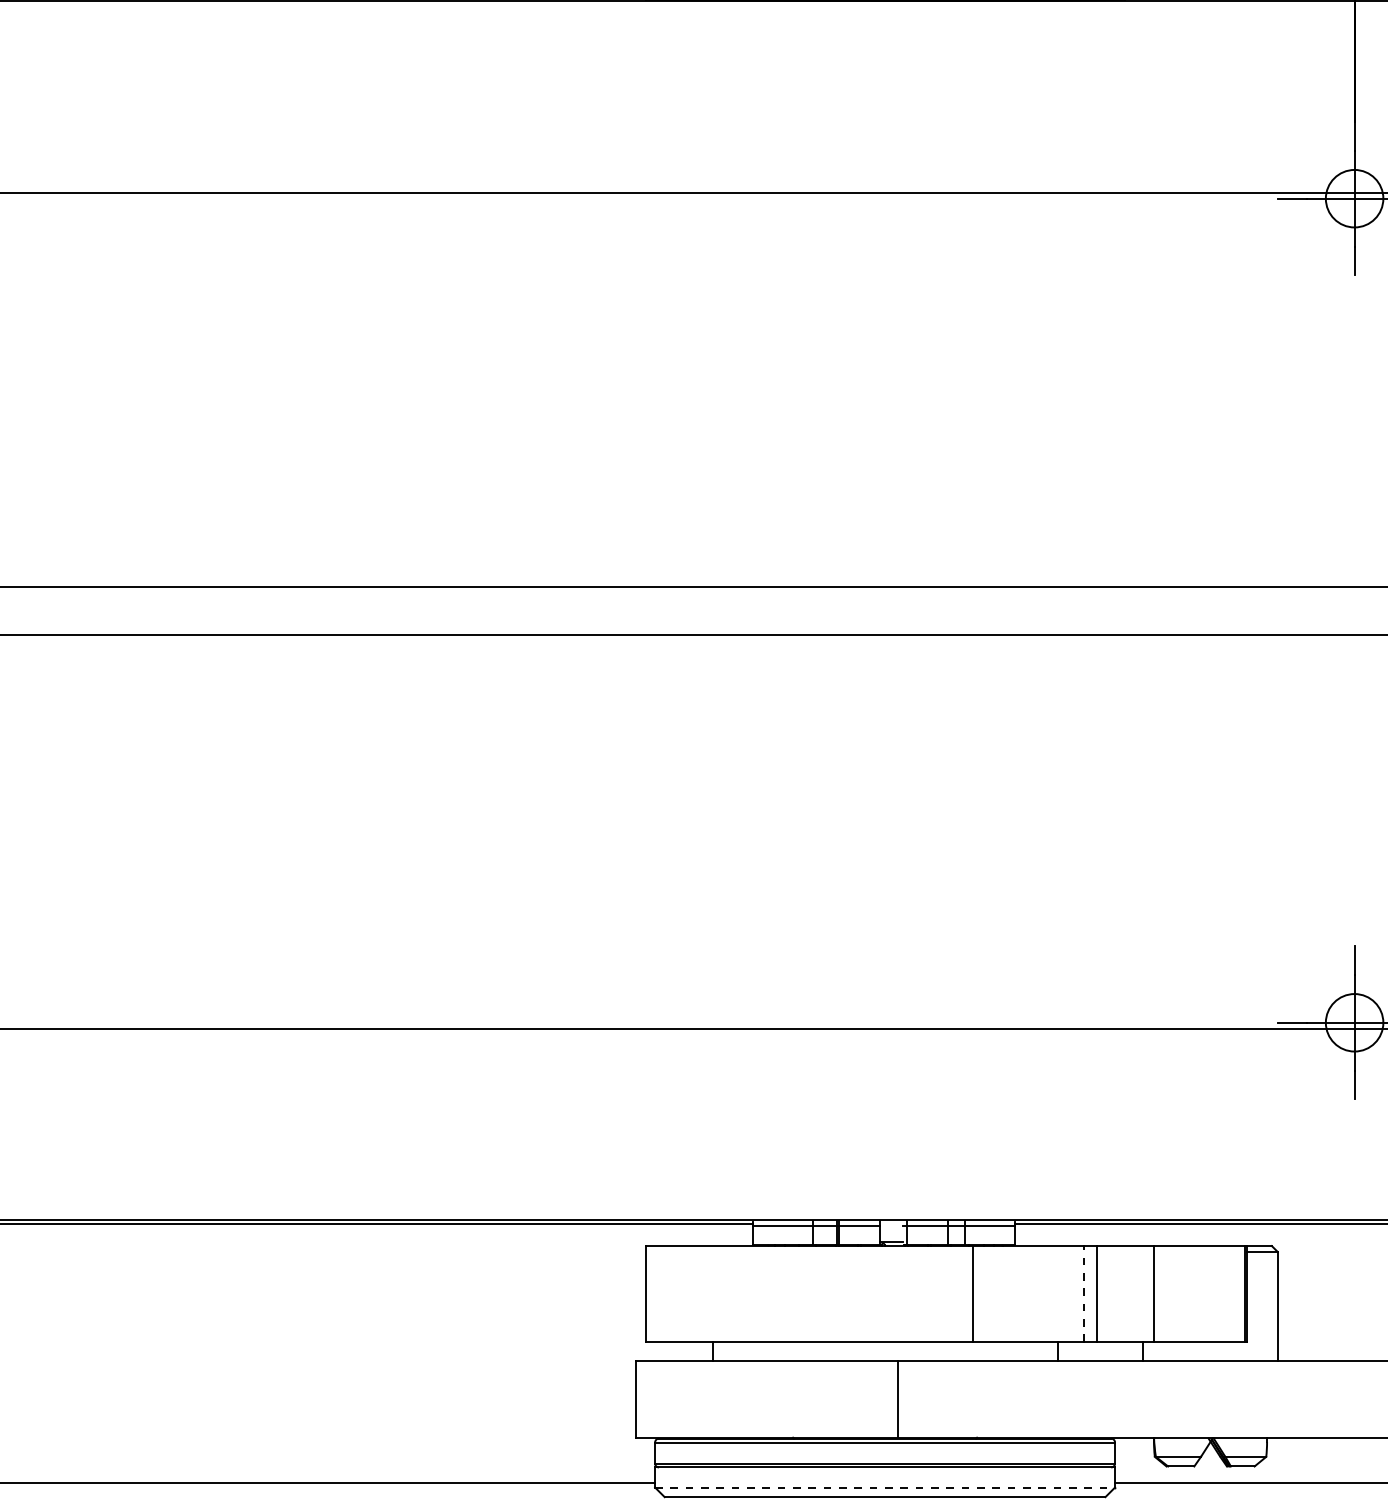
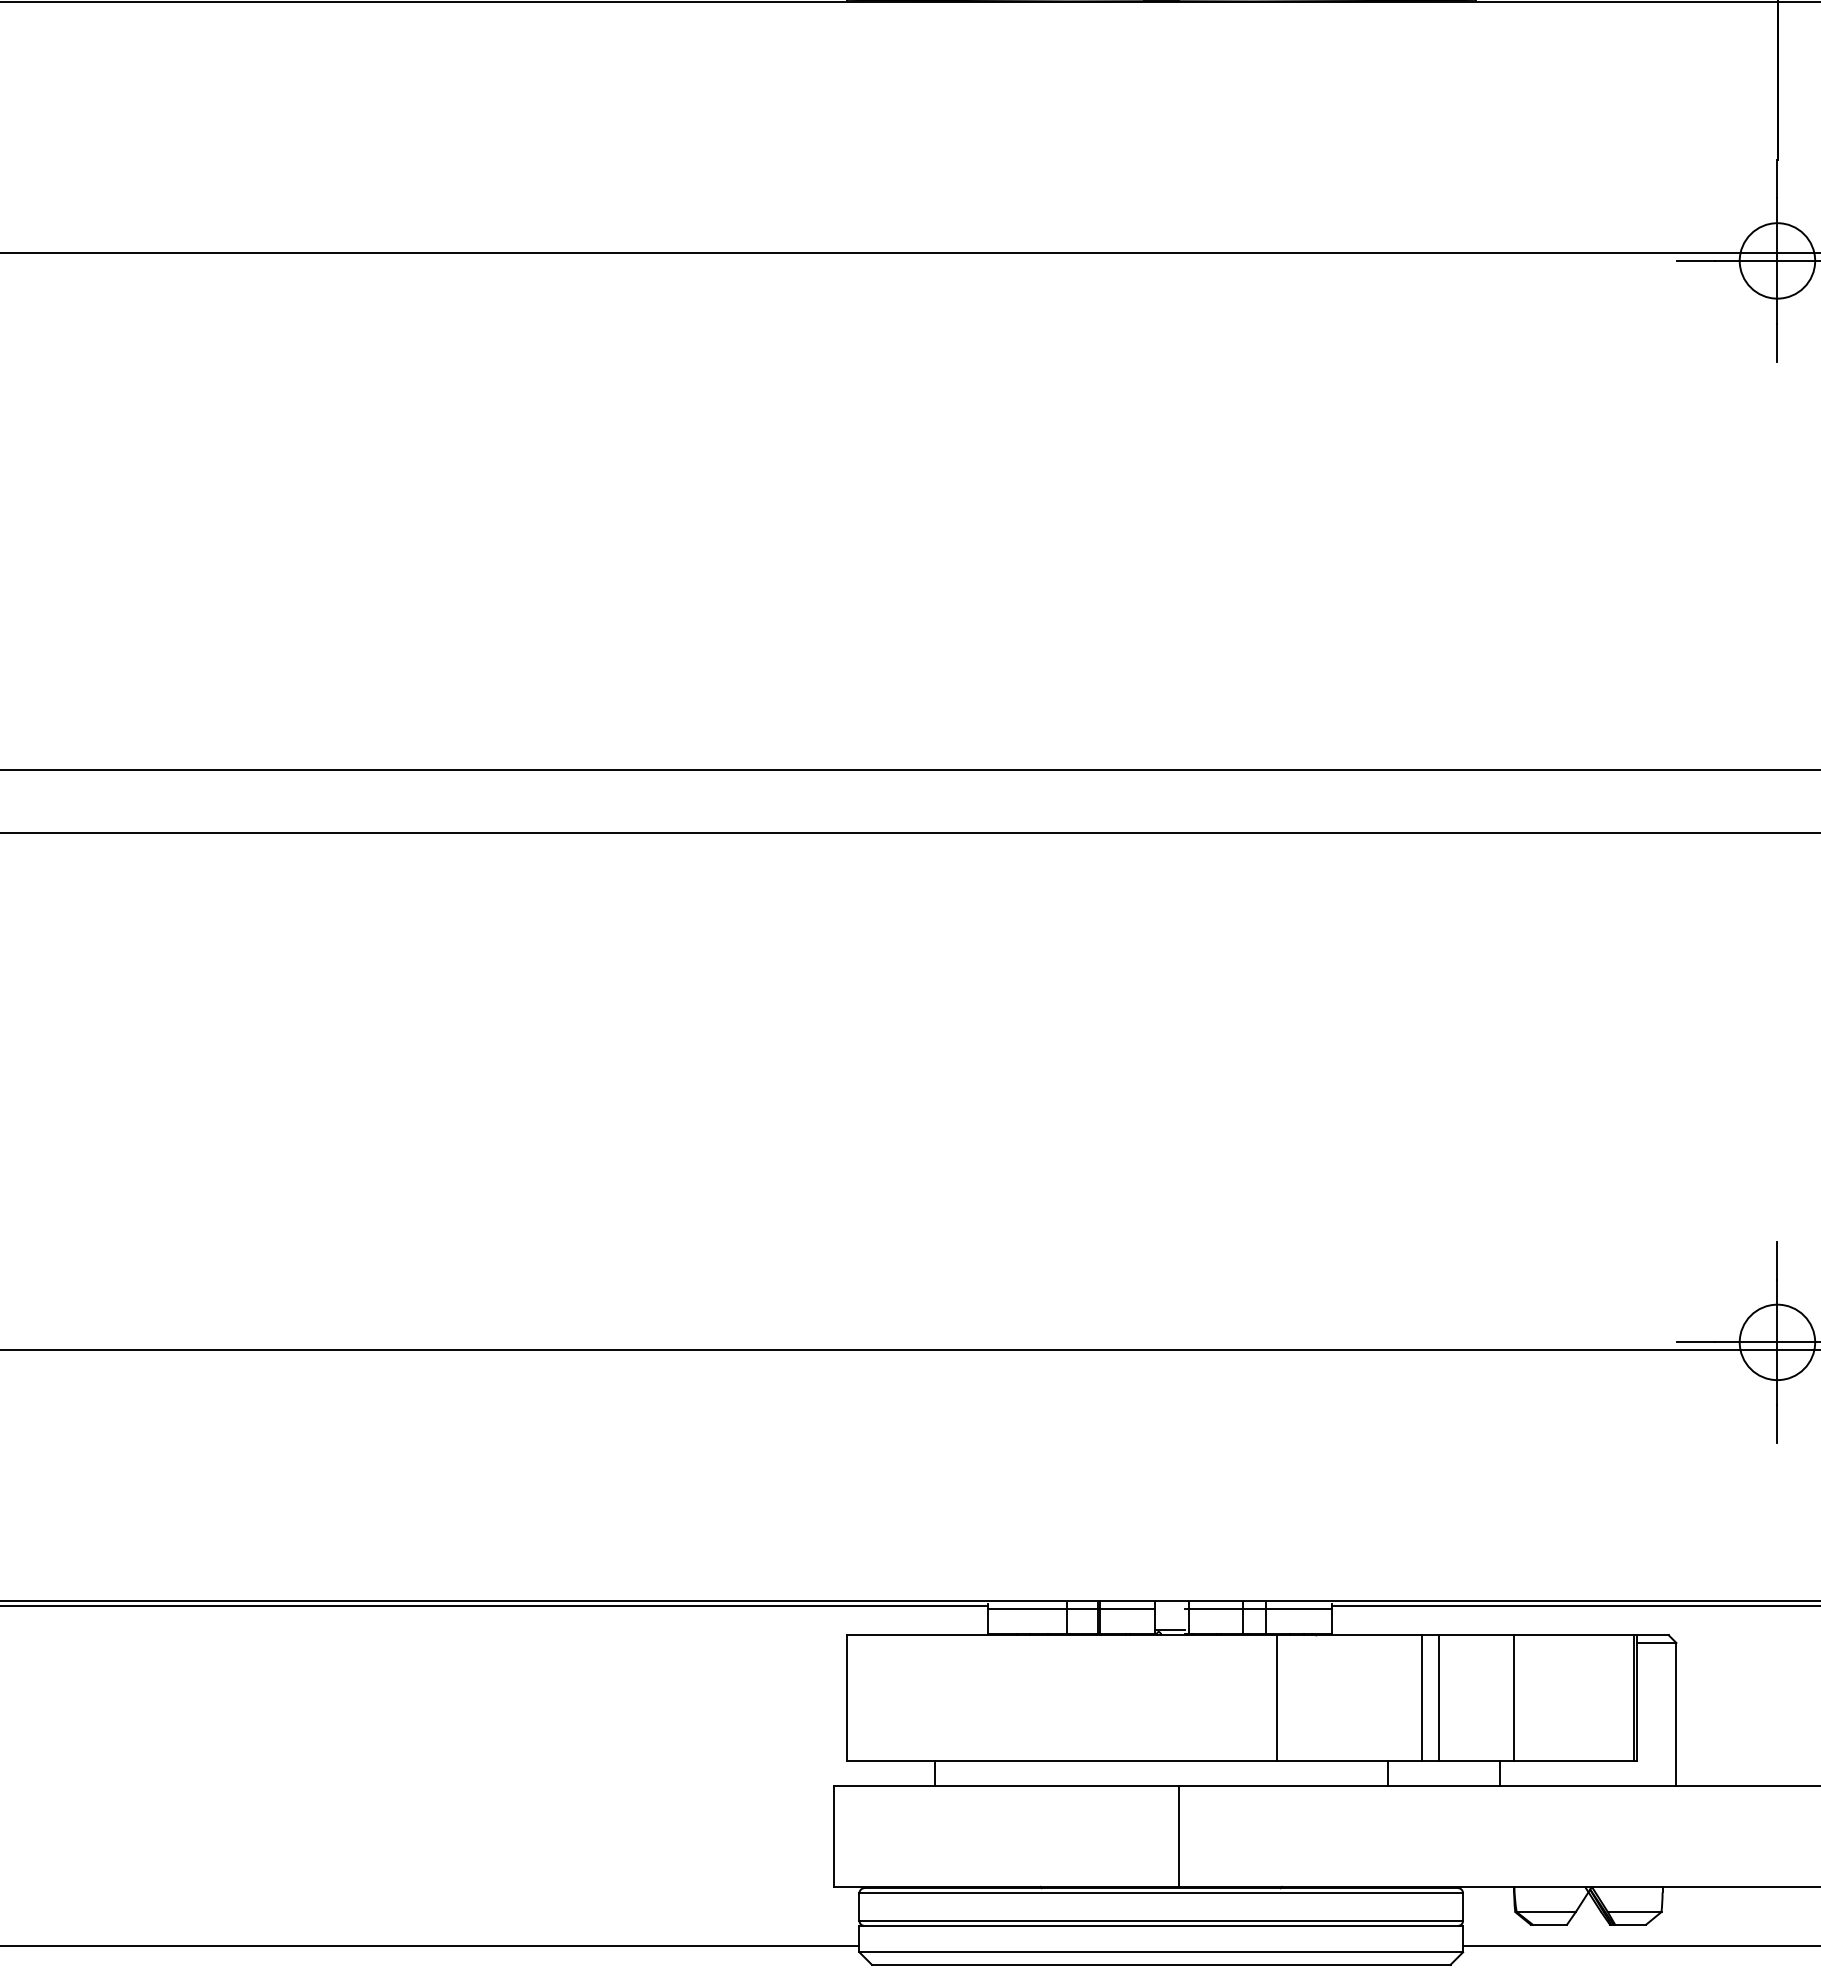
line: (1083, 1294) -> (1421, 1698), dashed -> solid
line: (885, 1487) -> (1161, 1952), dashed -> solid

